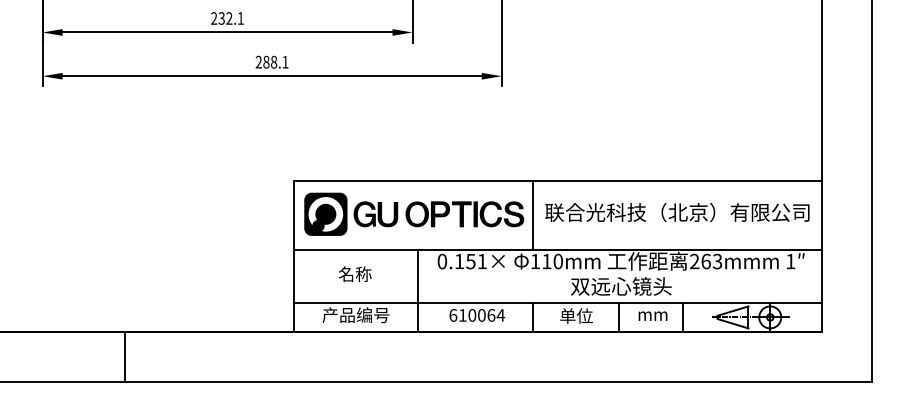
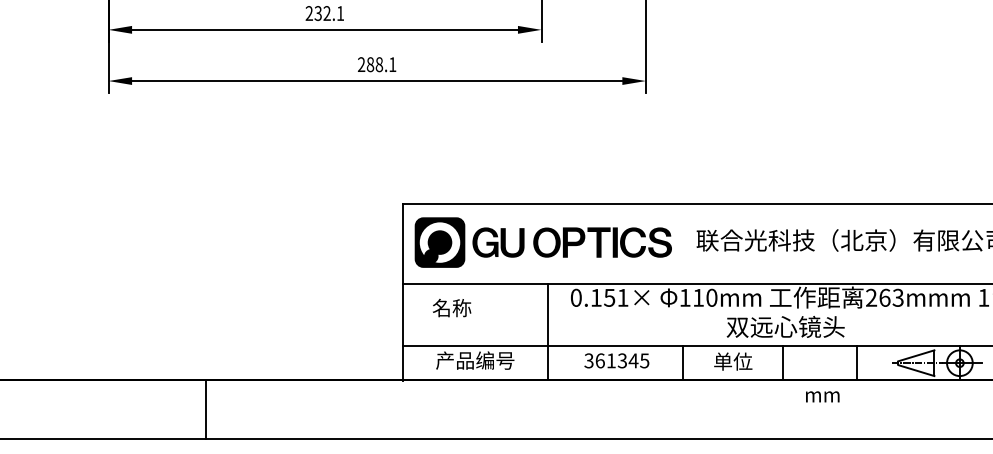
line: (533, 215) -> (682, 243), removed
text: (354, 274) -> (451, 308), moved
text: (477, 315) -> (617, 360), 610064 -> 361345
text: (652, 315) -> (822, 396), moved

